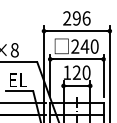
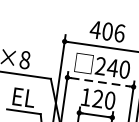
text: (71, 18) -> (101, 30), 296 -> 406
line: (77, 59) -> (101, 82), solid -> dashed

